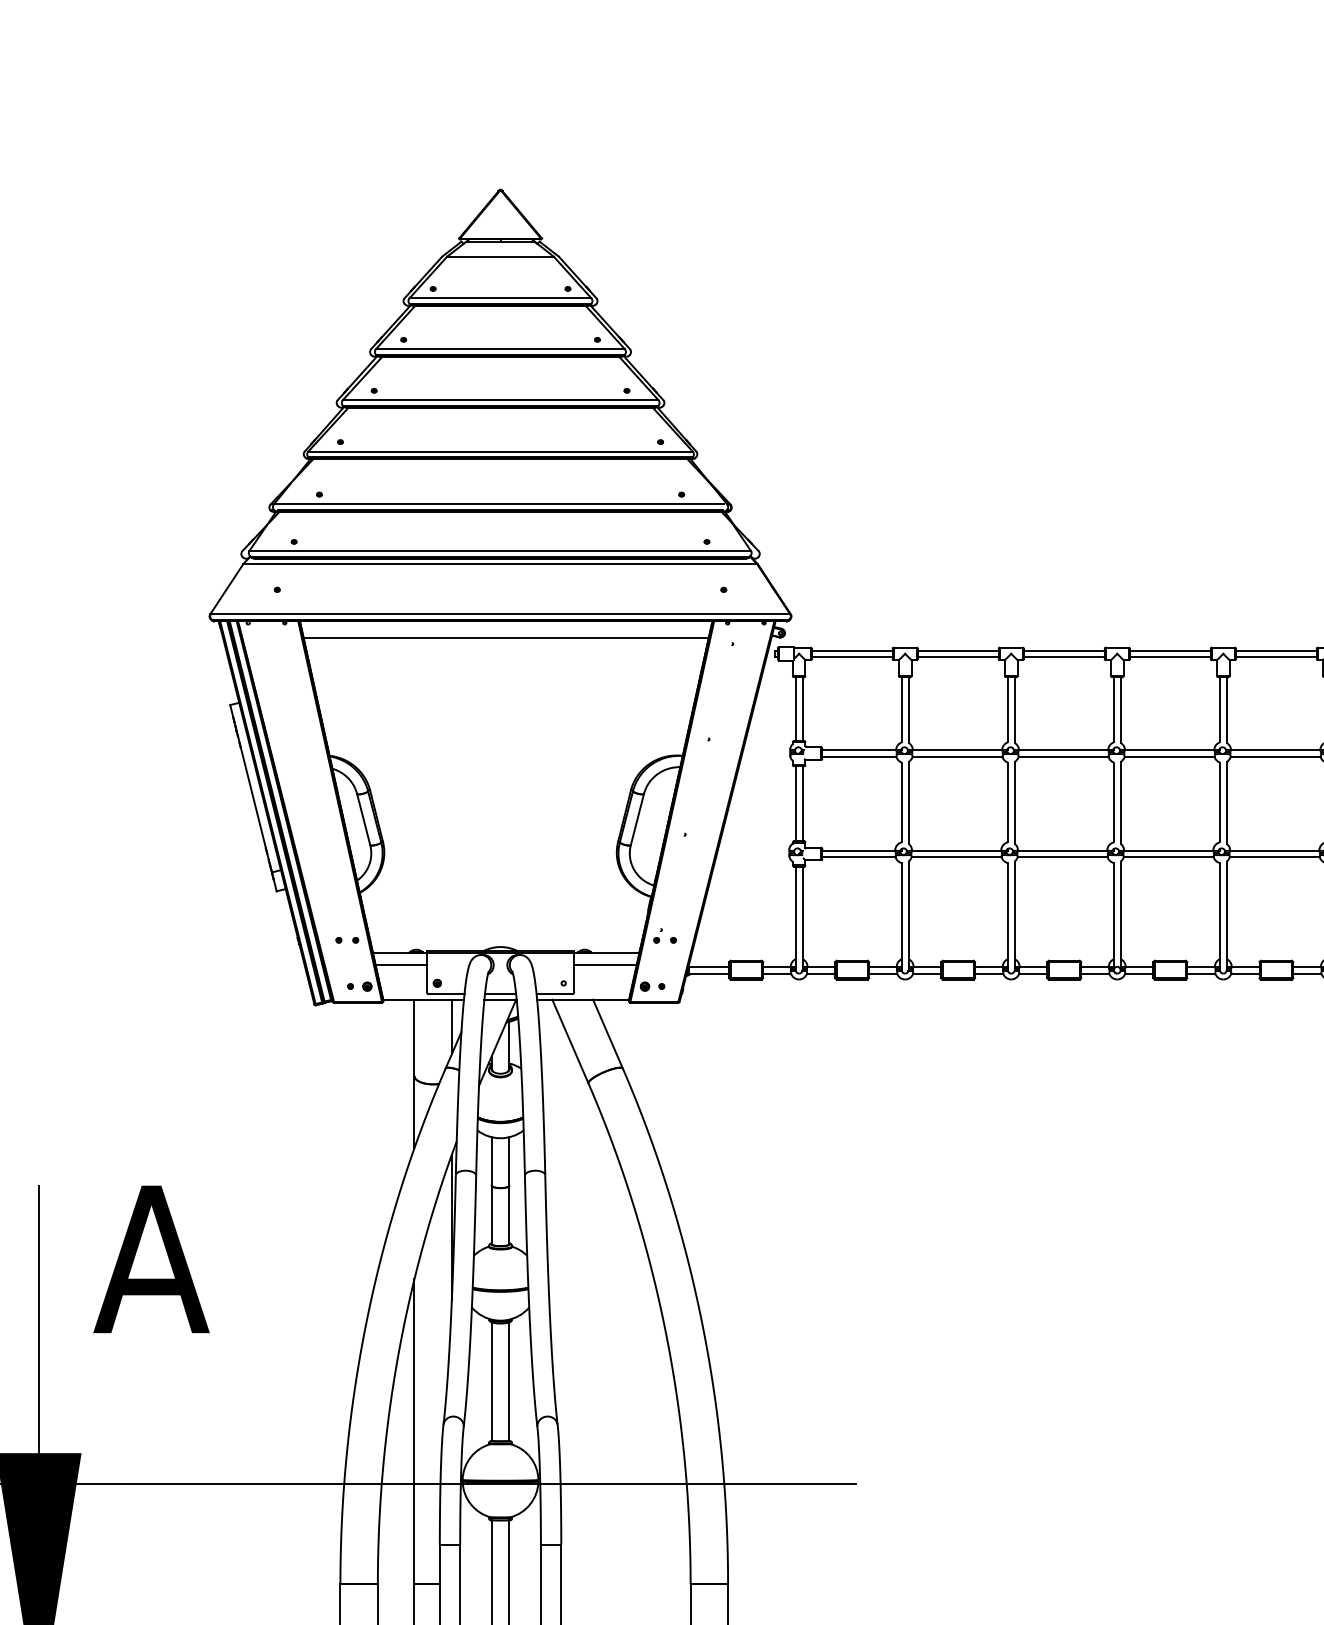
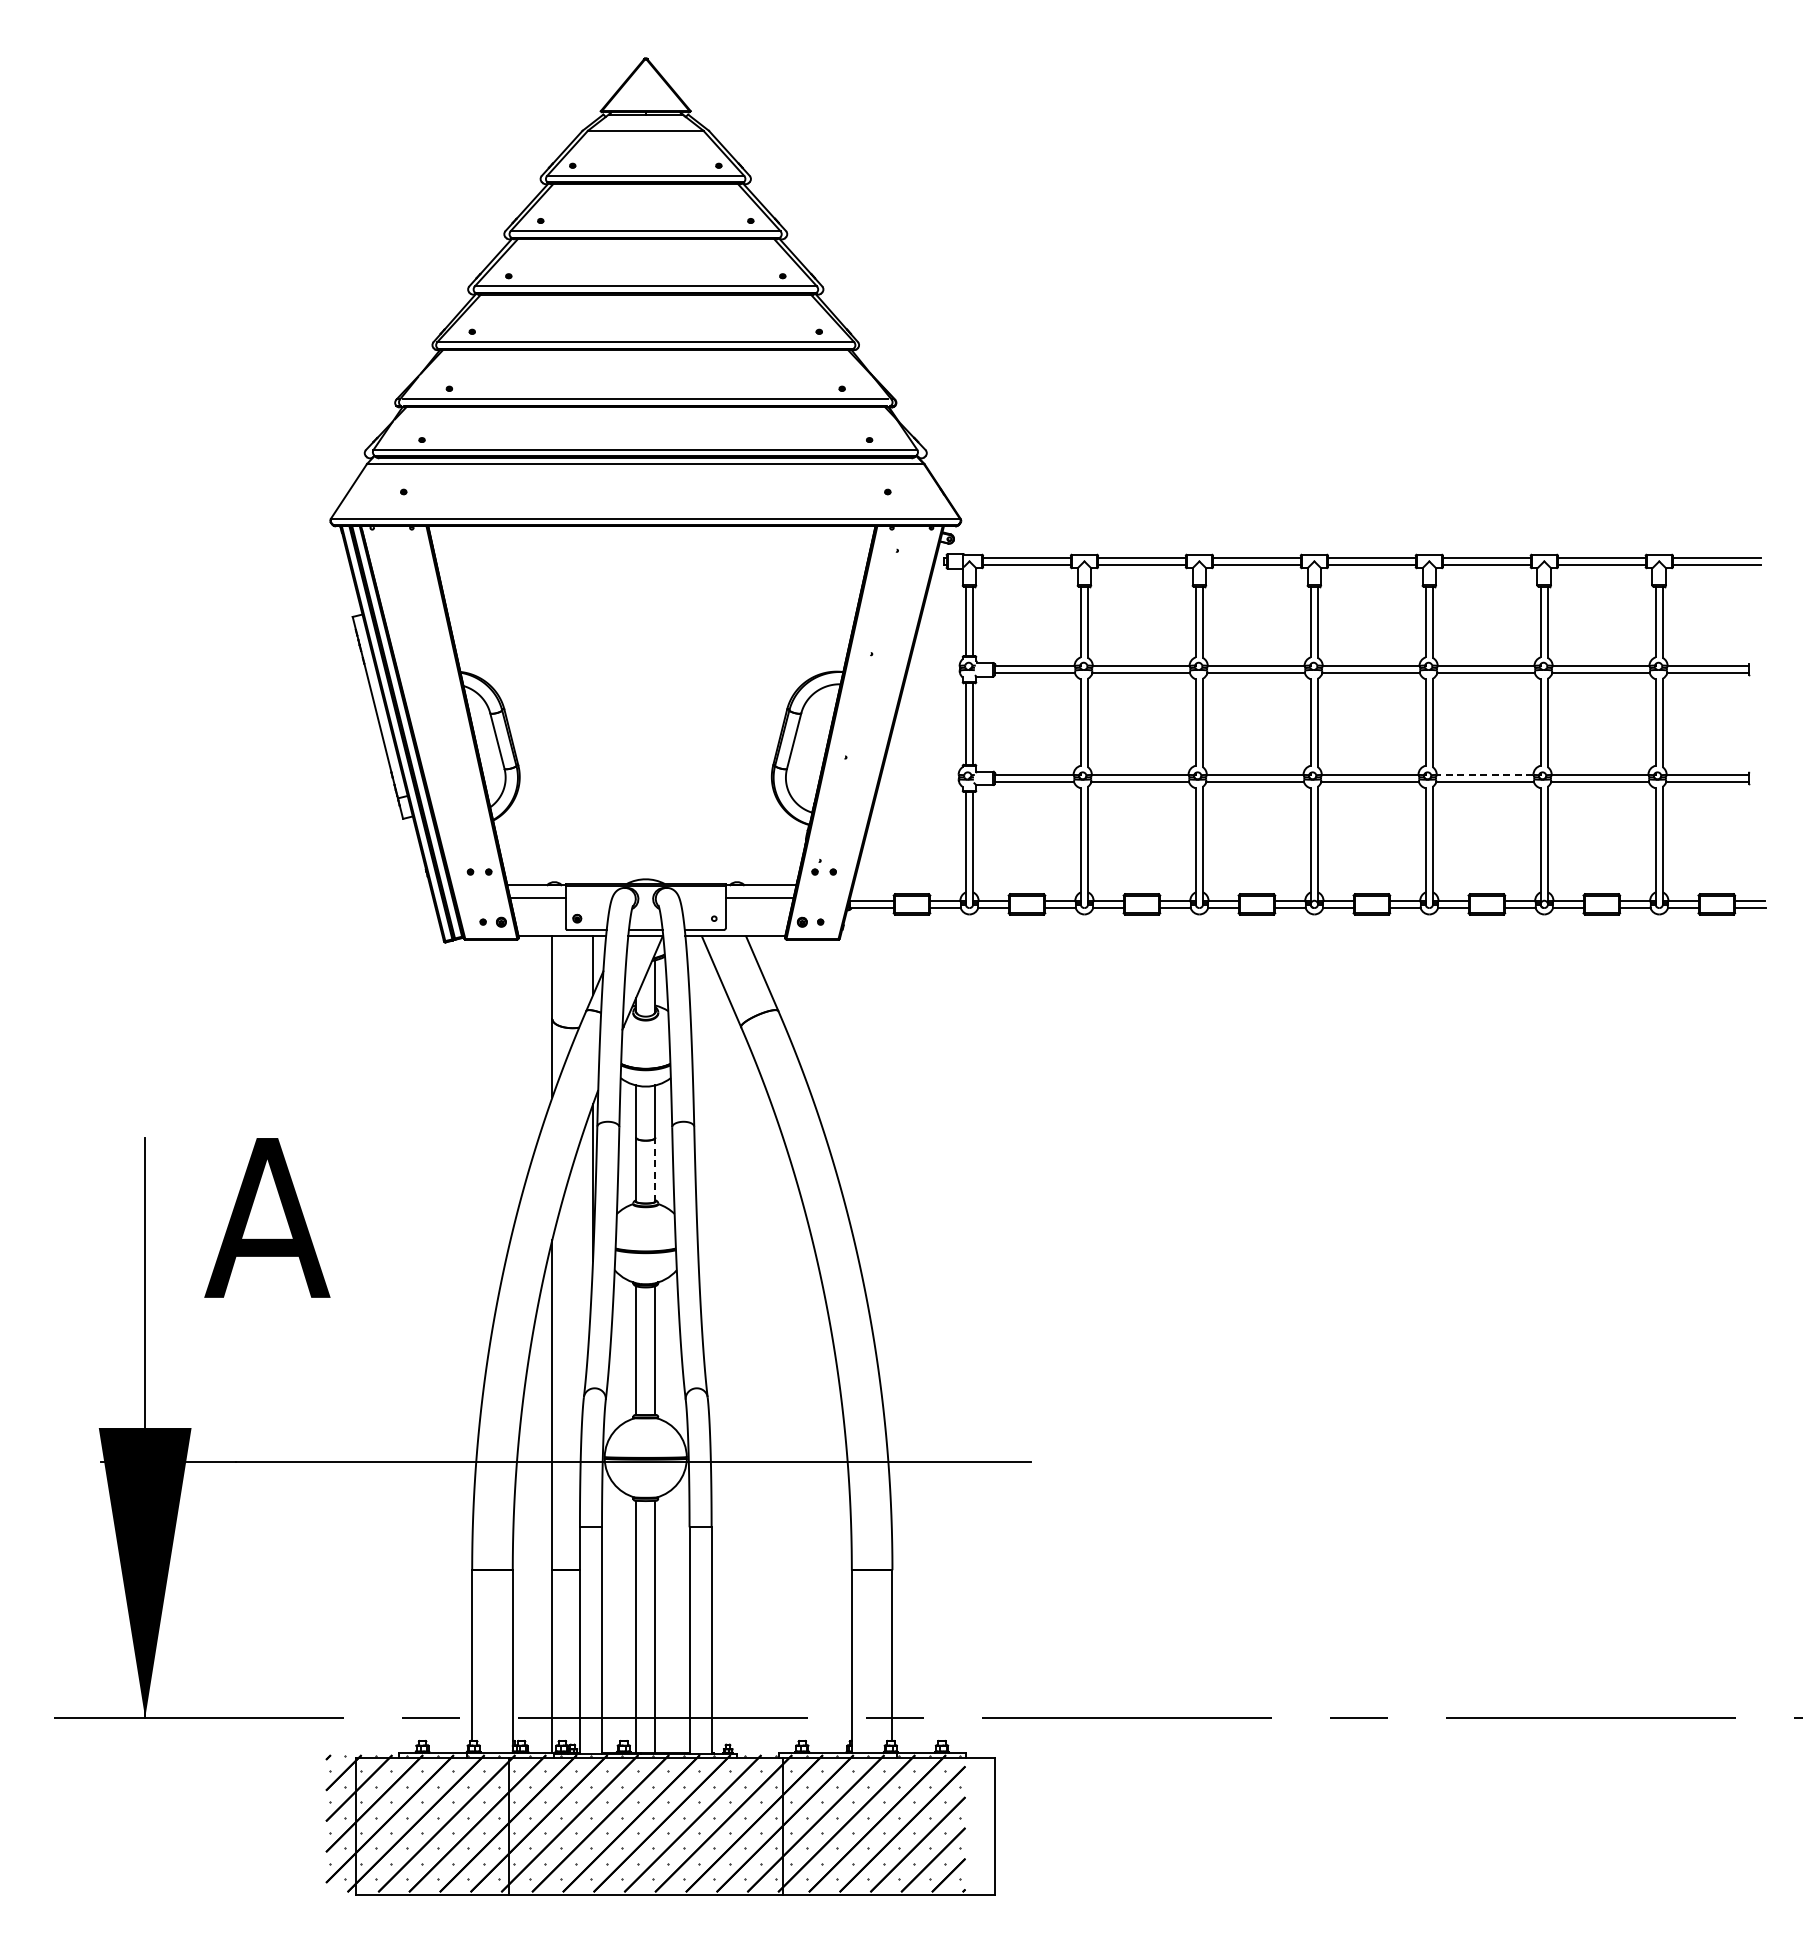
line: (505, 638) -> (651, 544), removed
line: (1274, 850) -> (1484, 774), solid -> dashed
line: (509, 1214) -> (655, 1169), solid -> dashed

